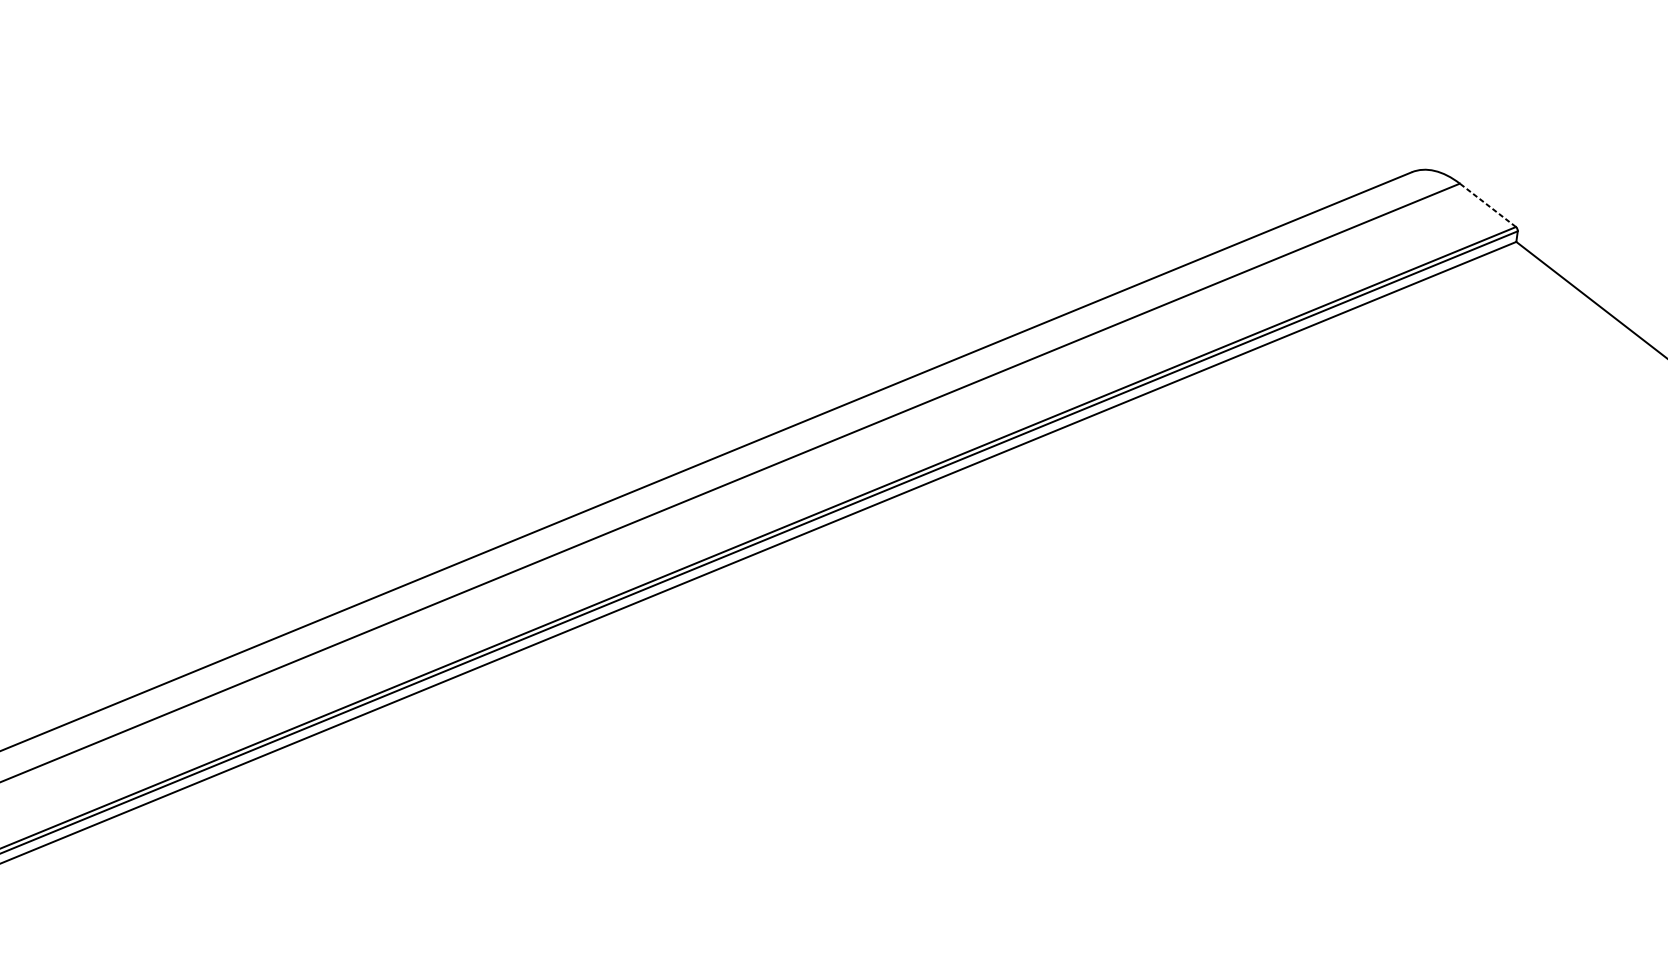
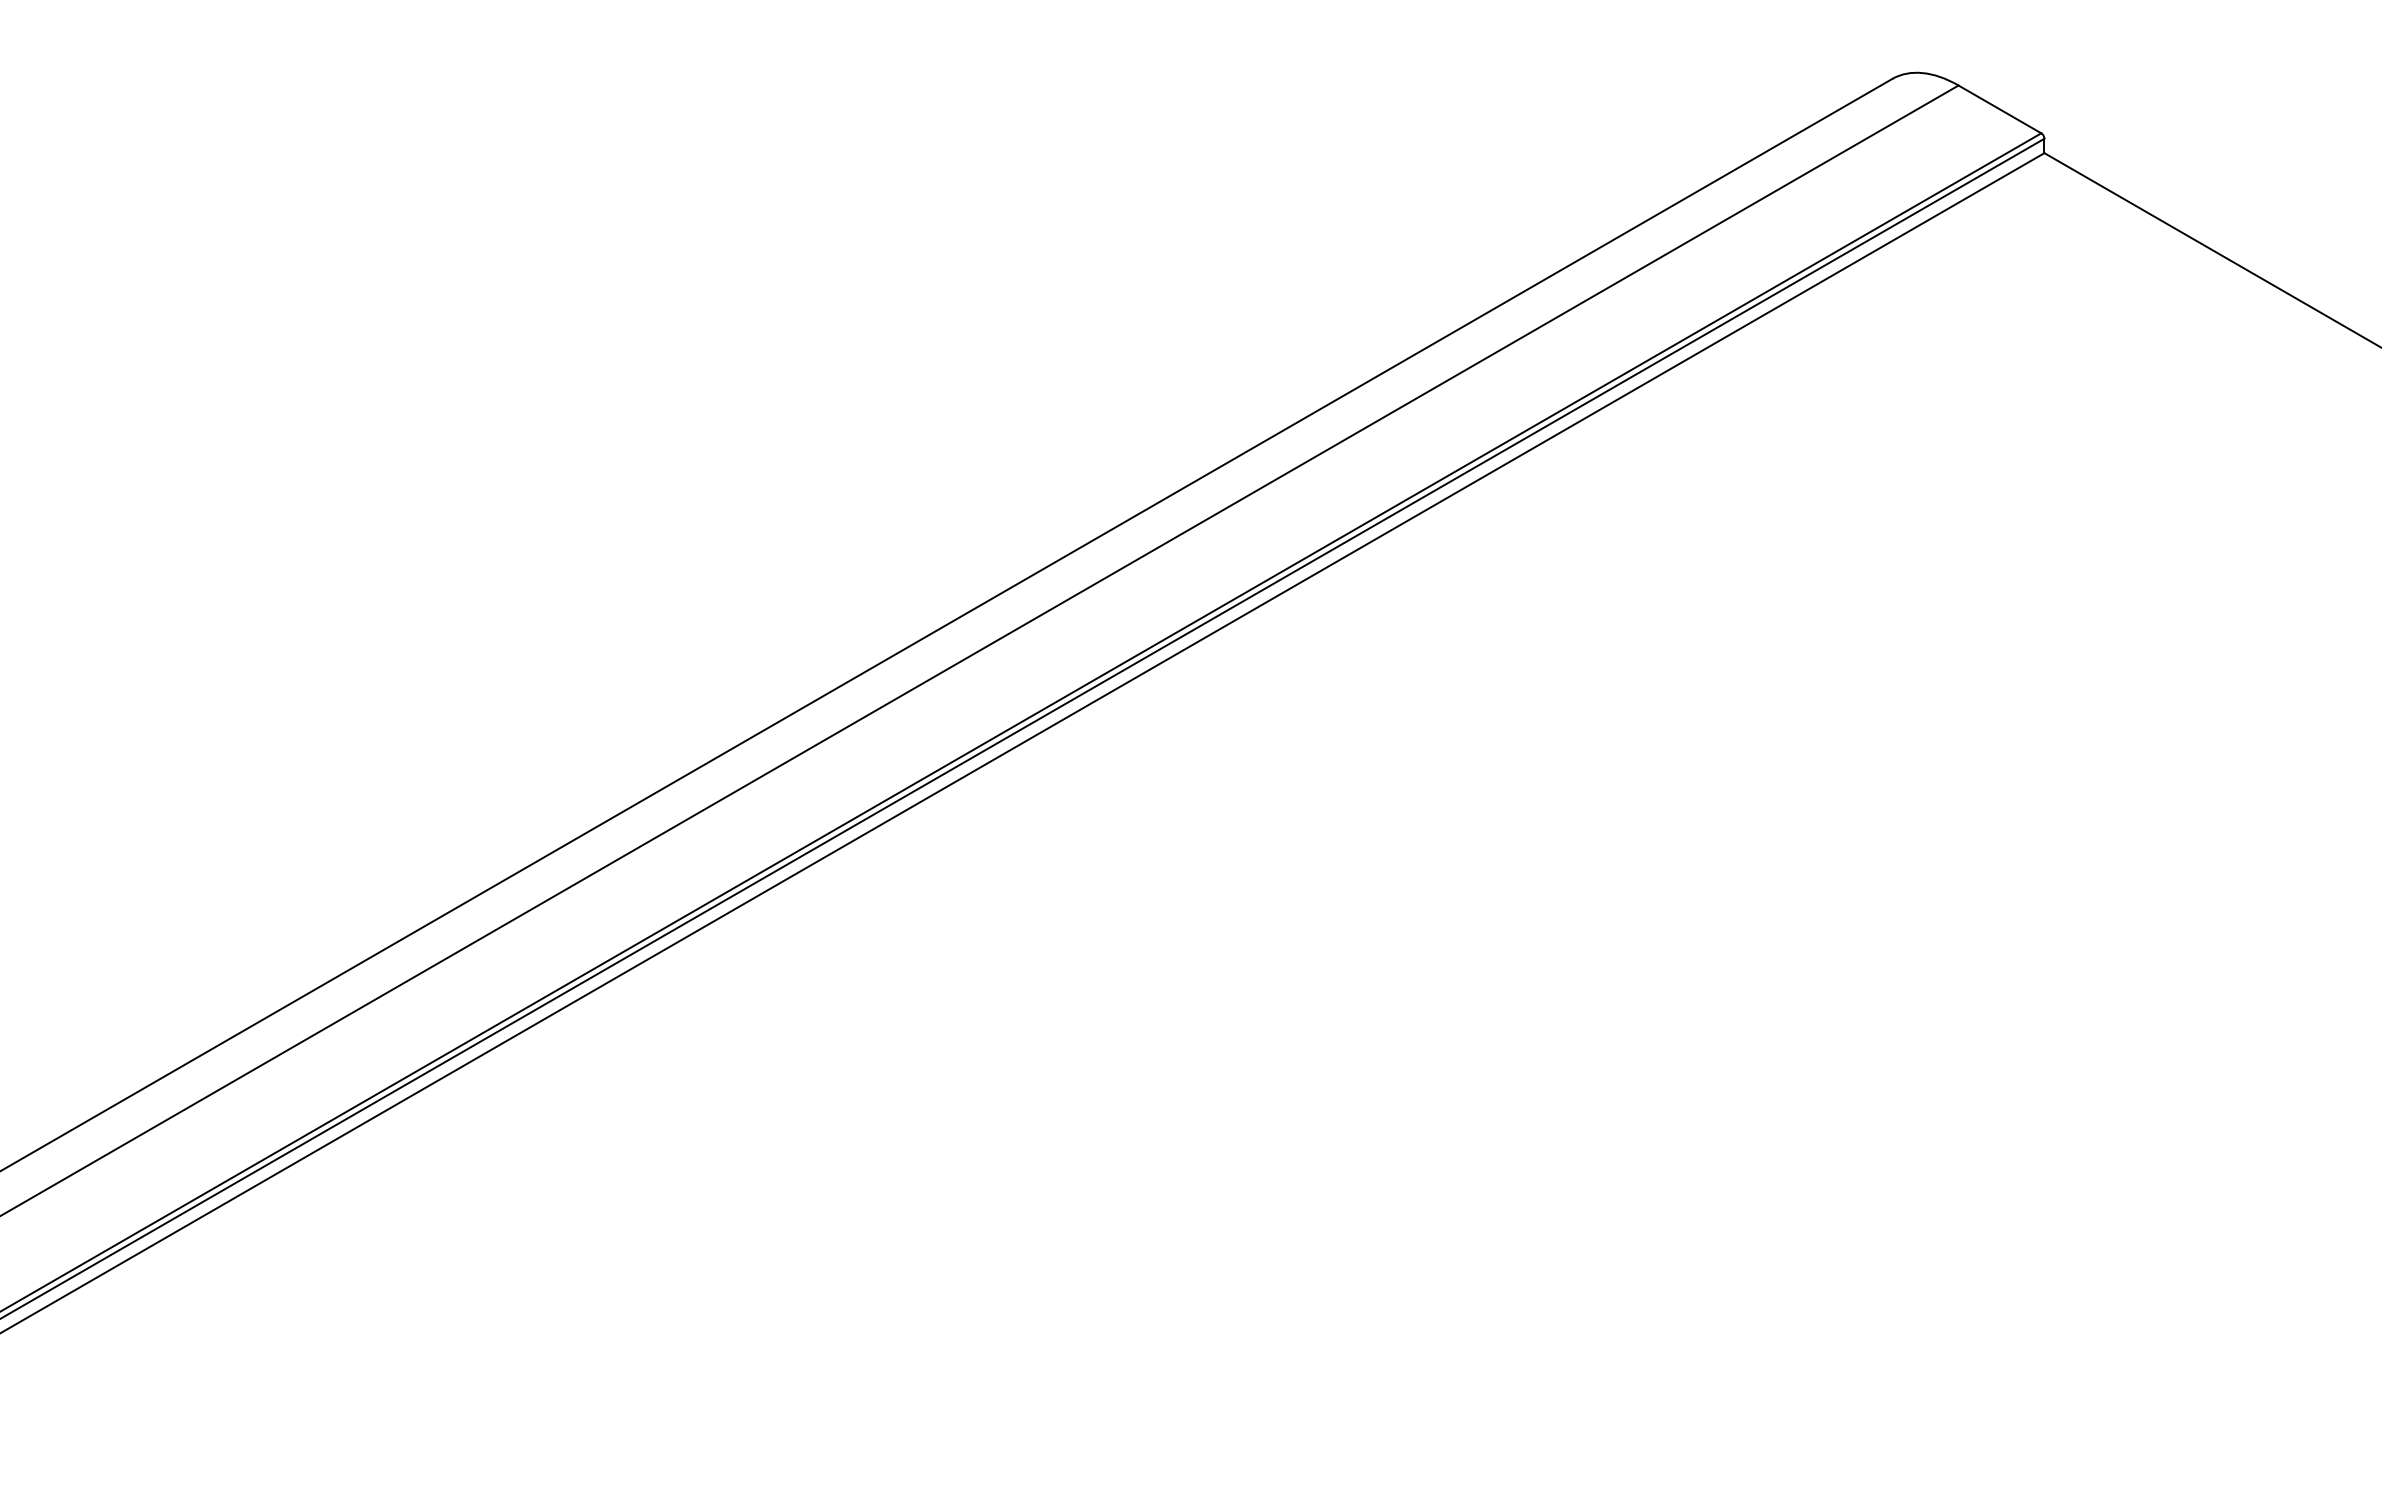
line: (1487, 205) -> (1999, 109), dashed -> solid

